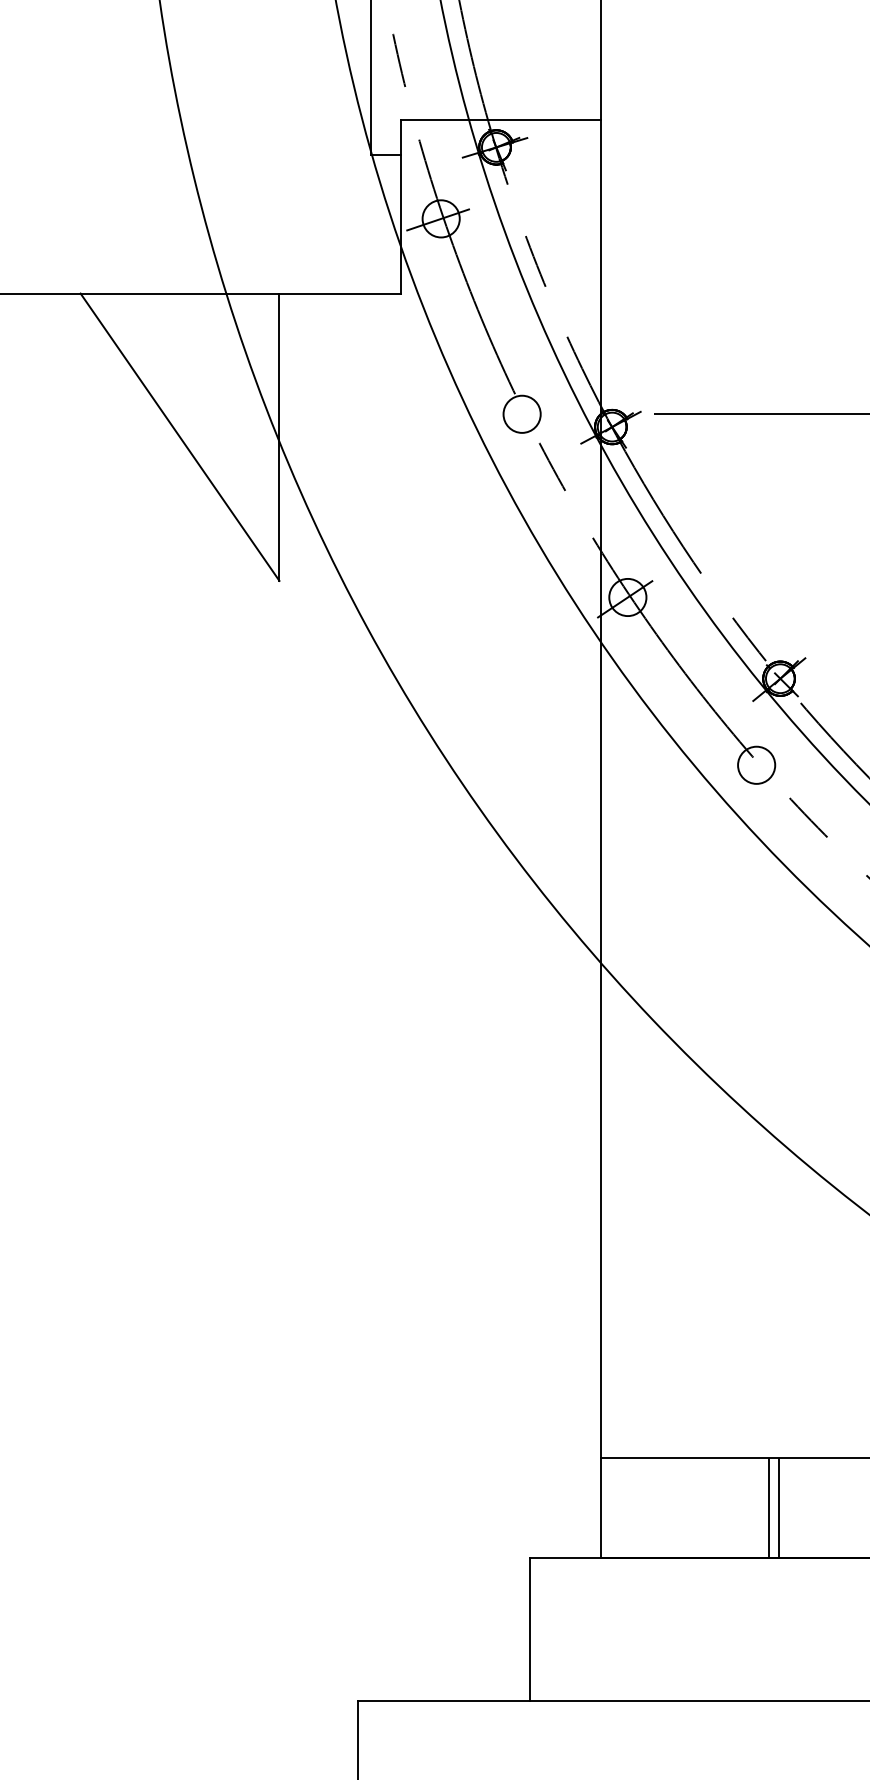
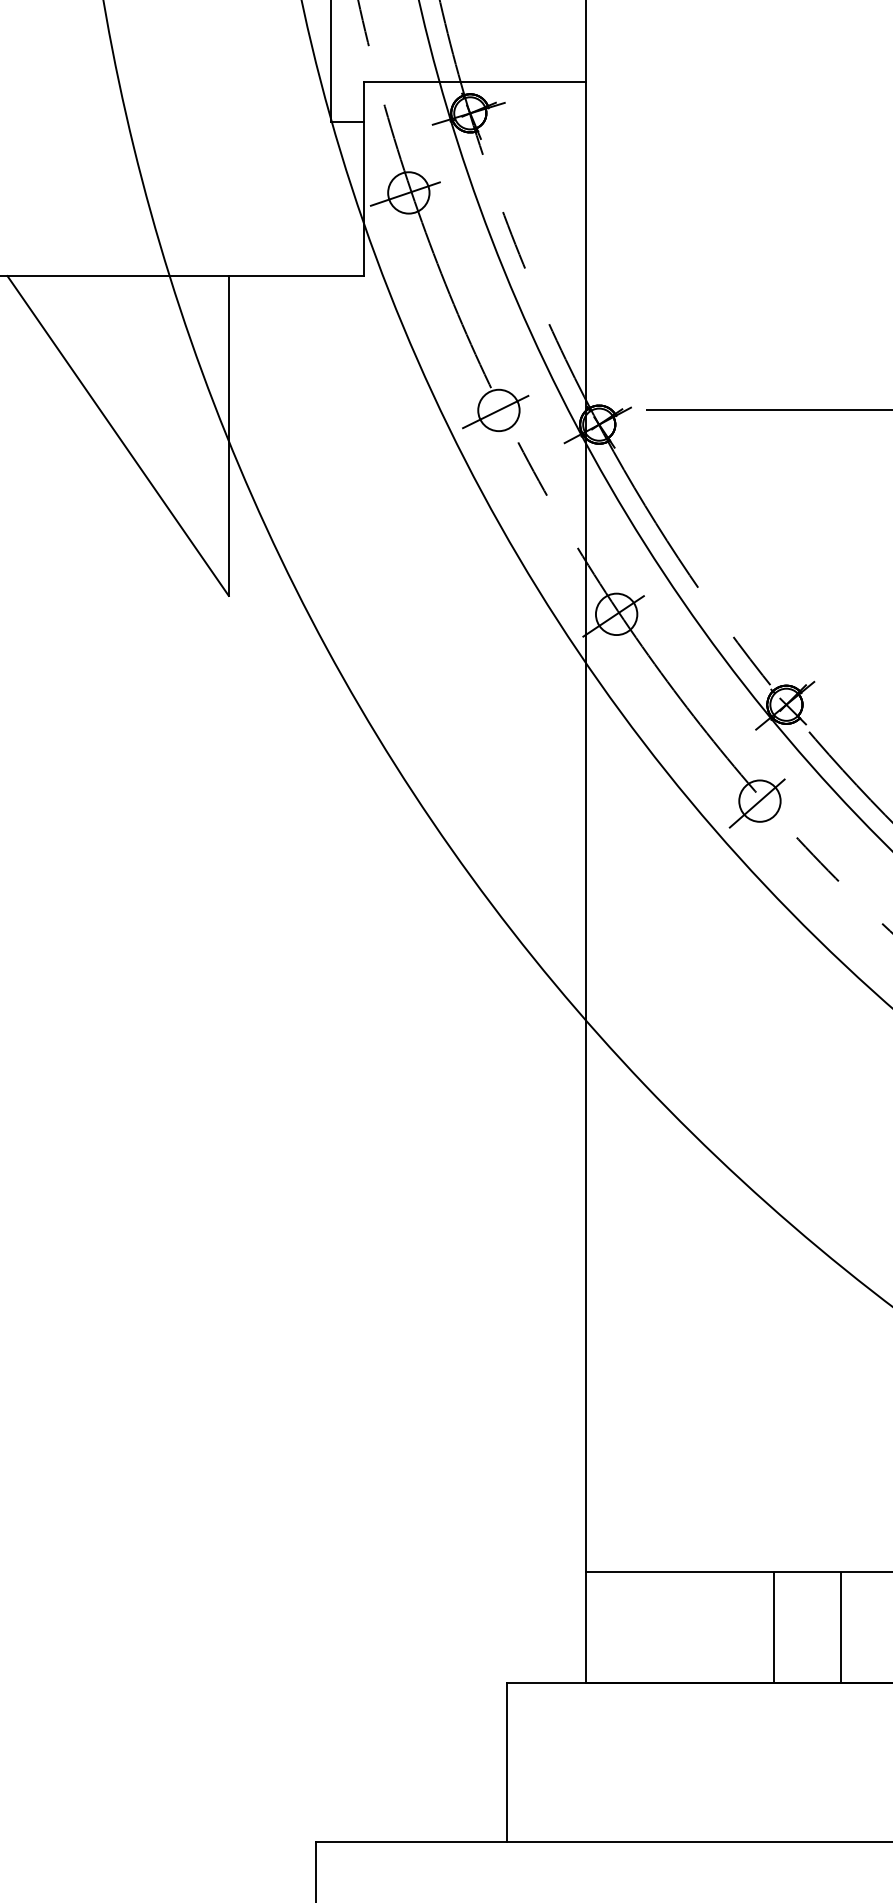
line: (519, 415) -> (496, 411), added
line: (753, 767) -> (756, 803), added
line: (778, 1507) -> (841, 1627), moved

